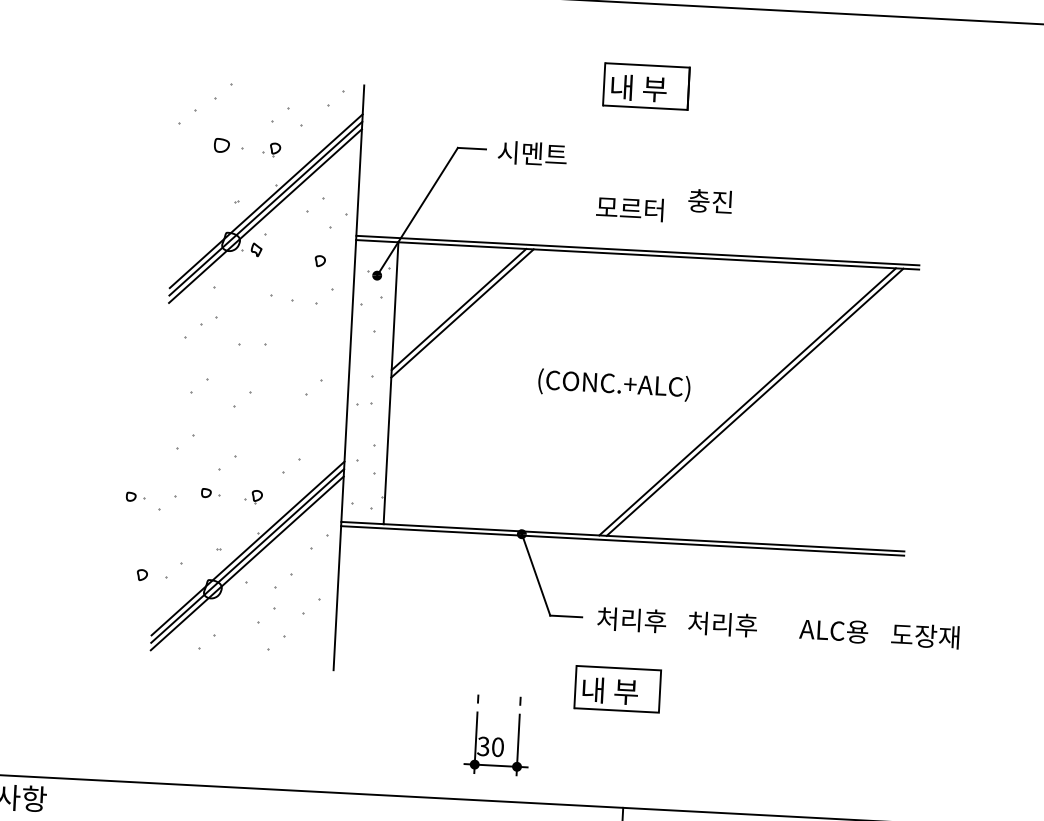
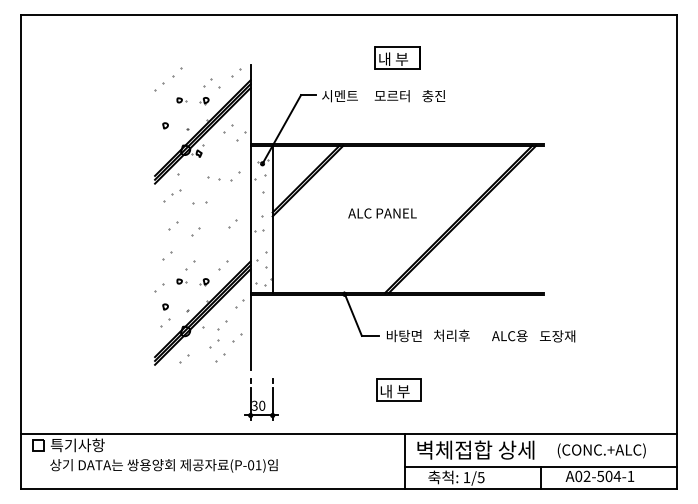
part: (228, 146) -> (181, 100), size x0.62
text: (709, 202) -> (433, 96), moved
text: (628, 209) -> (391, 96), moved
part: (320, 260) -> (165, 125), moved
text: (613, 383) -> (388, 213), (CONC.+ALC) -> ALC PANEL
part: (134, 496) -> (142, 285), removed
part: (142, 574) -> (165, 306), moved
text: (632, 619) -> (404, 335), 처리후 -> 바탕면
part: (616, 687) -> (398, 389), moved
part: (497, 735) -> (261, 399), moved

